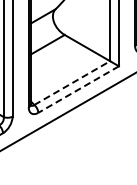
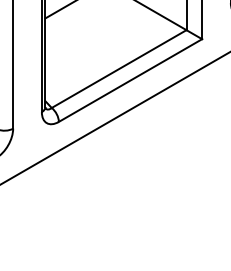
line: (72, 83) -> (119, 69), dashed -> solid
line: (78, 89) -> (130, 80), dashed -> solid

